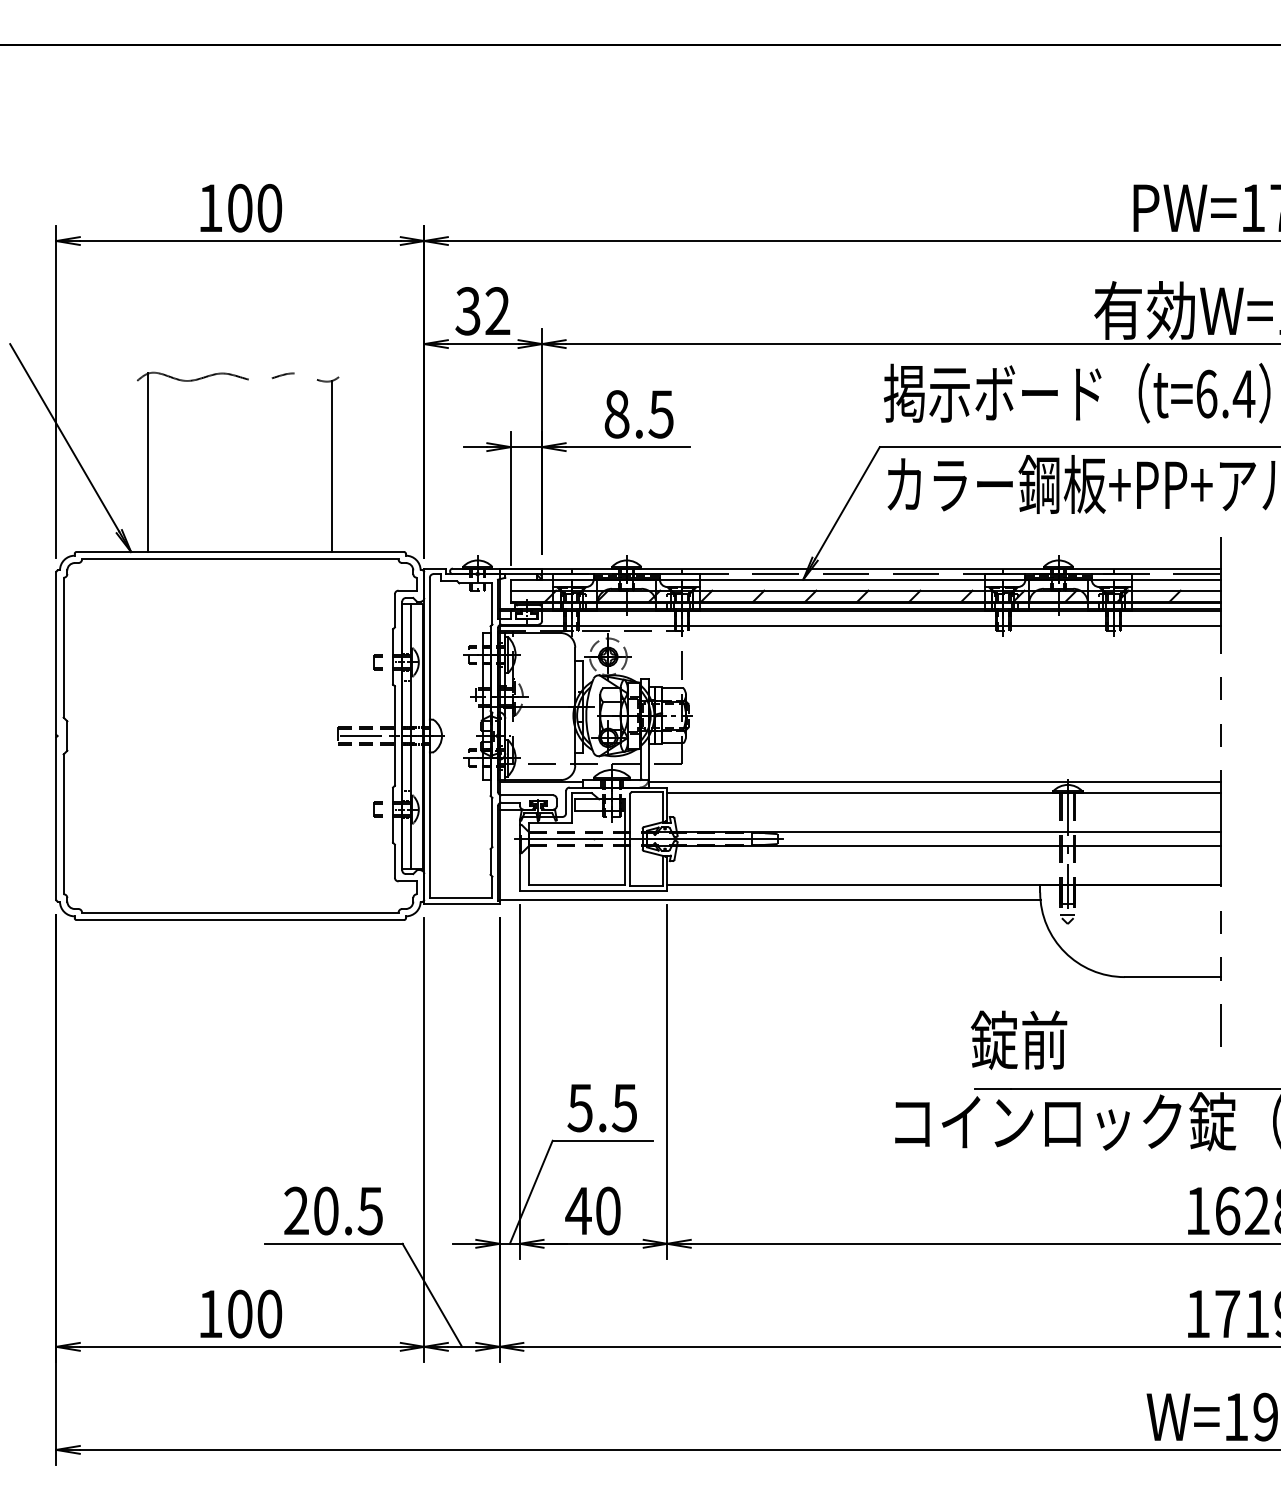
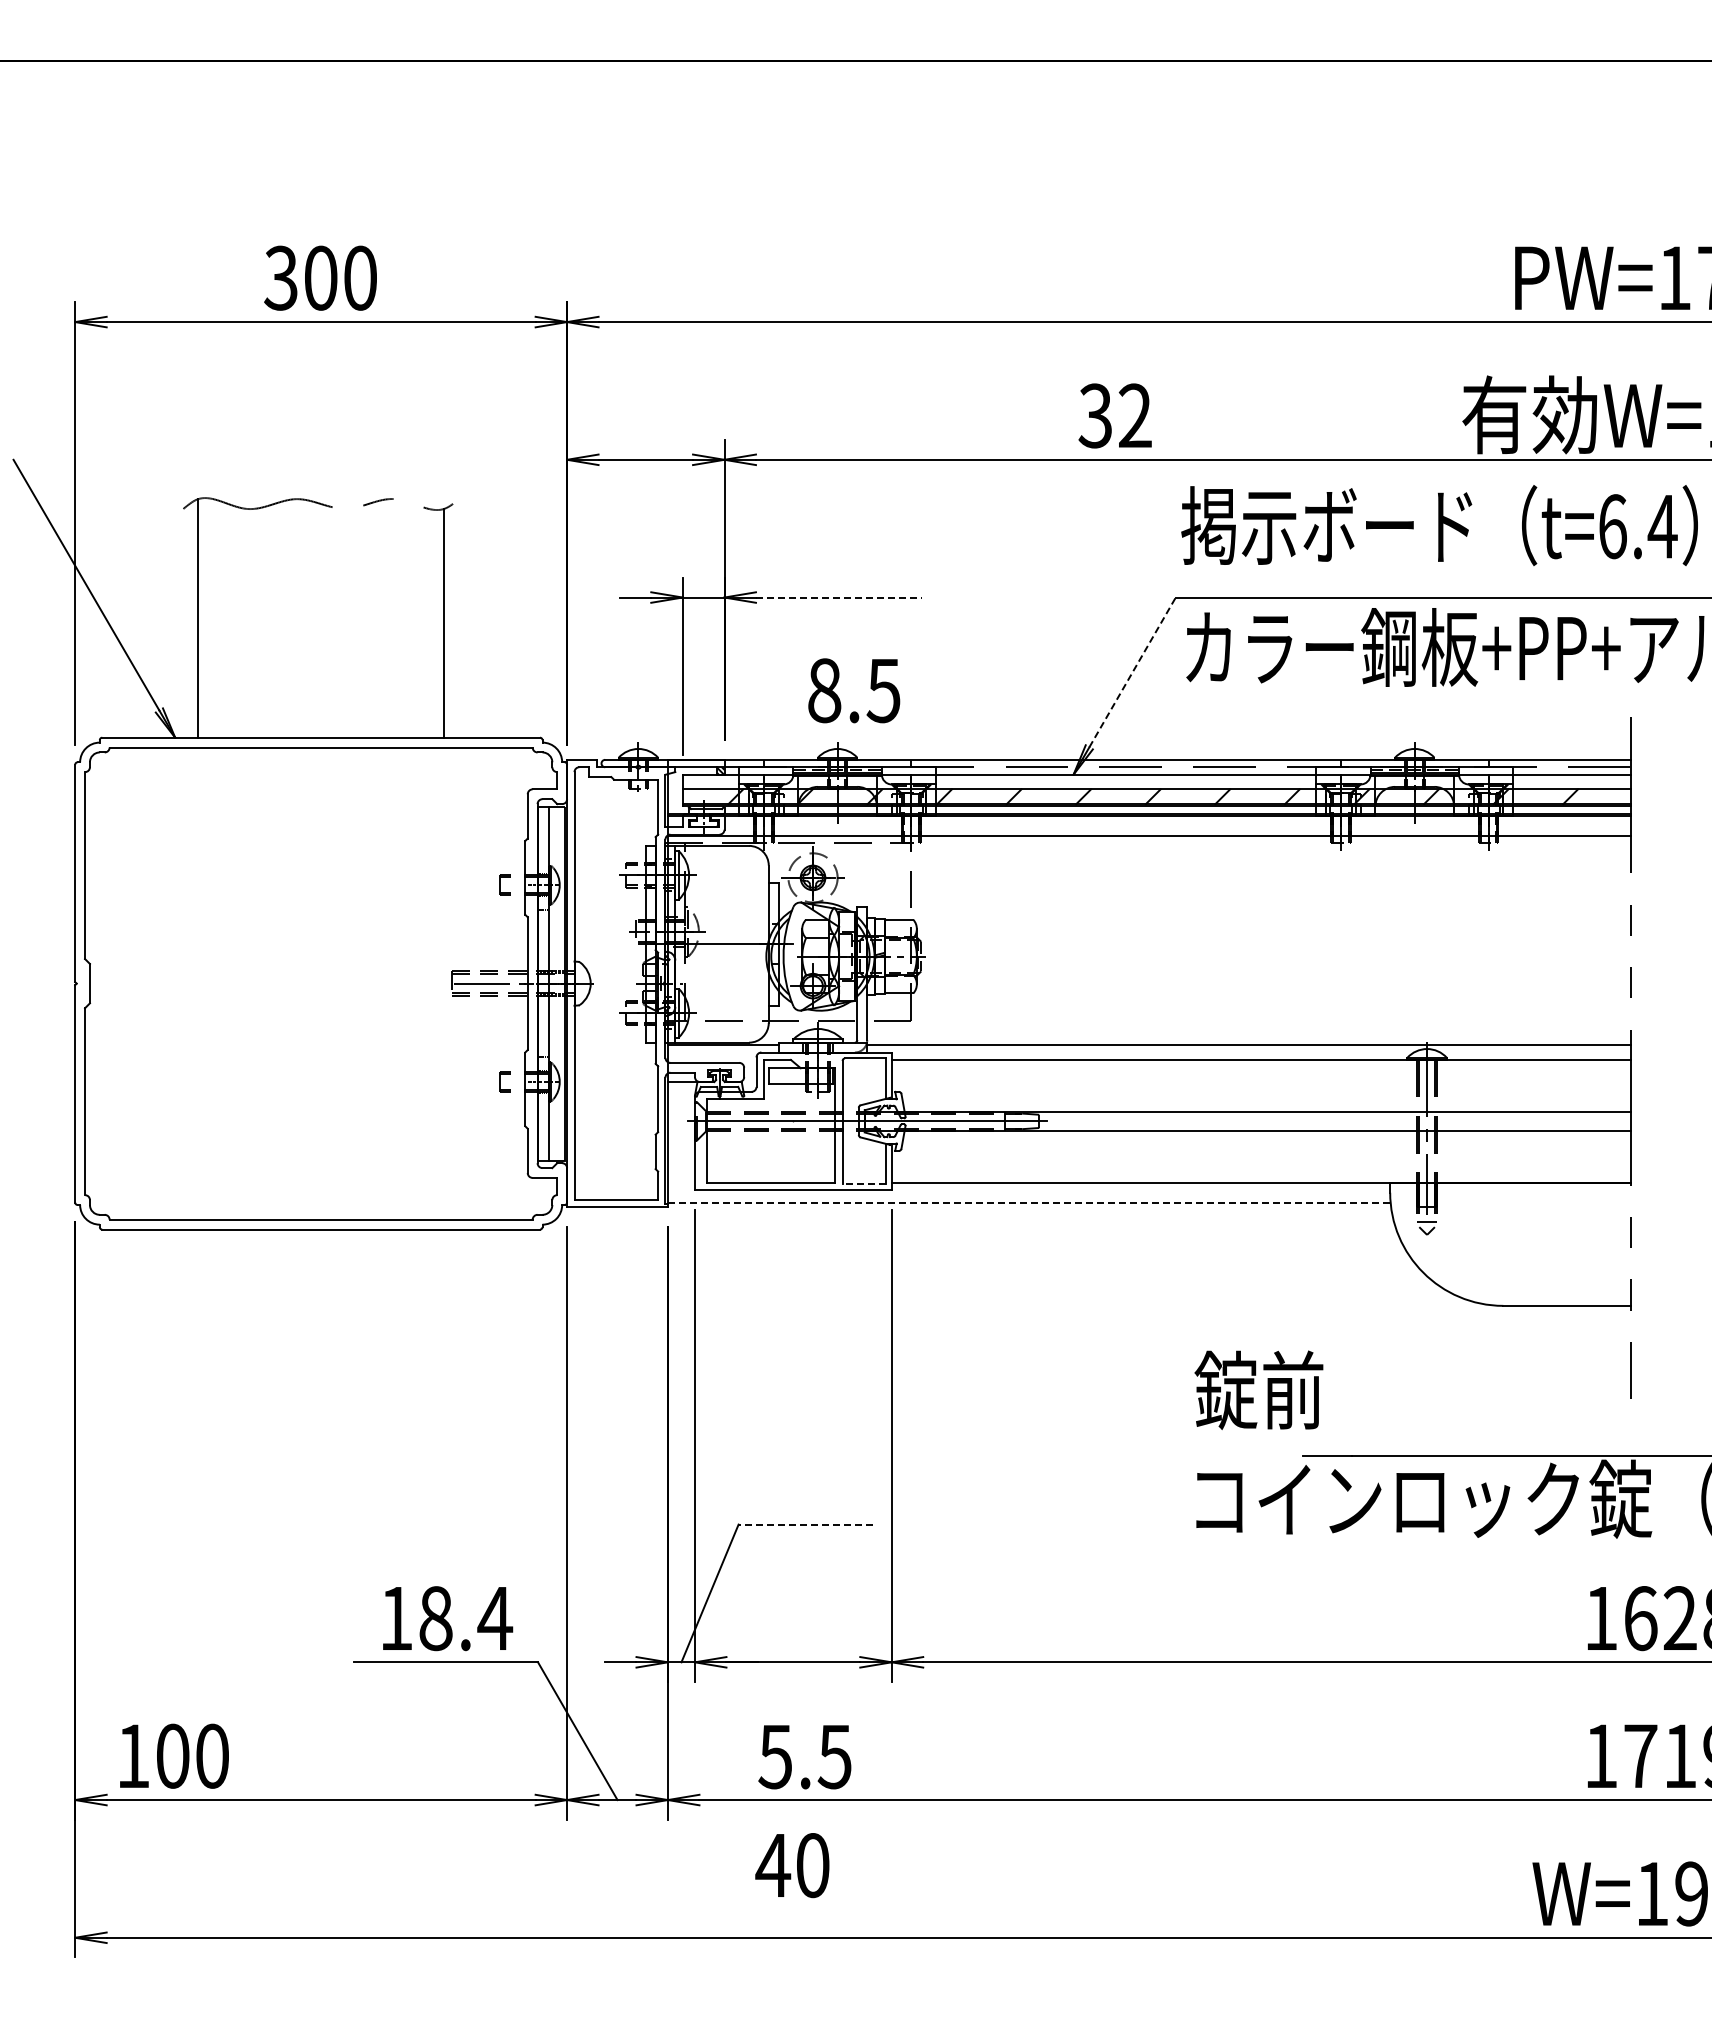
text: (209, 207) -> (280, 277), 100 -> 300
text: (482, 310) -> (1114, 415), moved
text: (639, 414) -> (854, 690), moved
line: (627, 447) -> (838, 597), solid -> dashed
line: (847, 503) -> (1132, 672), solid -> dashed
line: (646, 886) -> (864, 1184), solid -> dashed
line: (770, 899) -> (1029, 1202), solid -> dashed
text: (1018, 1039) -> (1258, 1389), moved
text: (601, 1108) -> (804, 1757), moved
line: (602, 1140) -> (805, 1524), solid -> dashed
text: (334, 1211) -> (446, 1618), 20.5 -> 18.4
text: (592, 1211) -> (792, 1865), moved
text: (241, 1313) -> (174, 1755), moved

